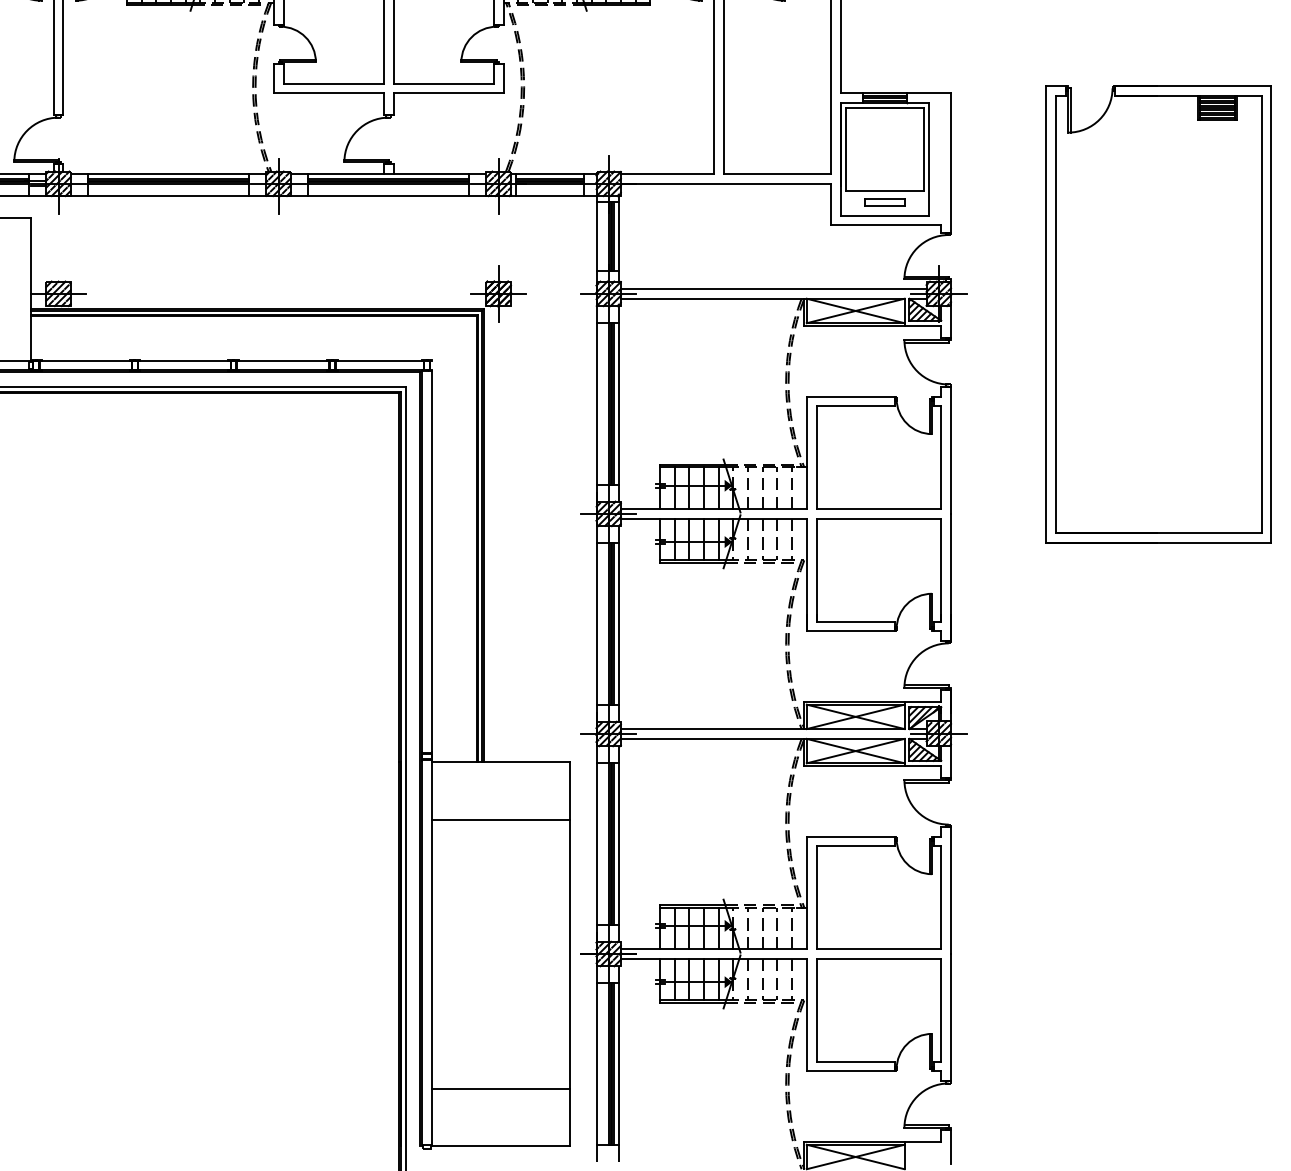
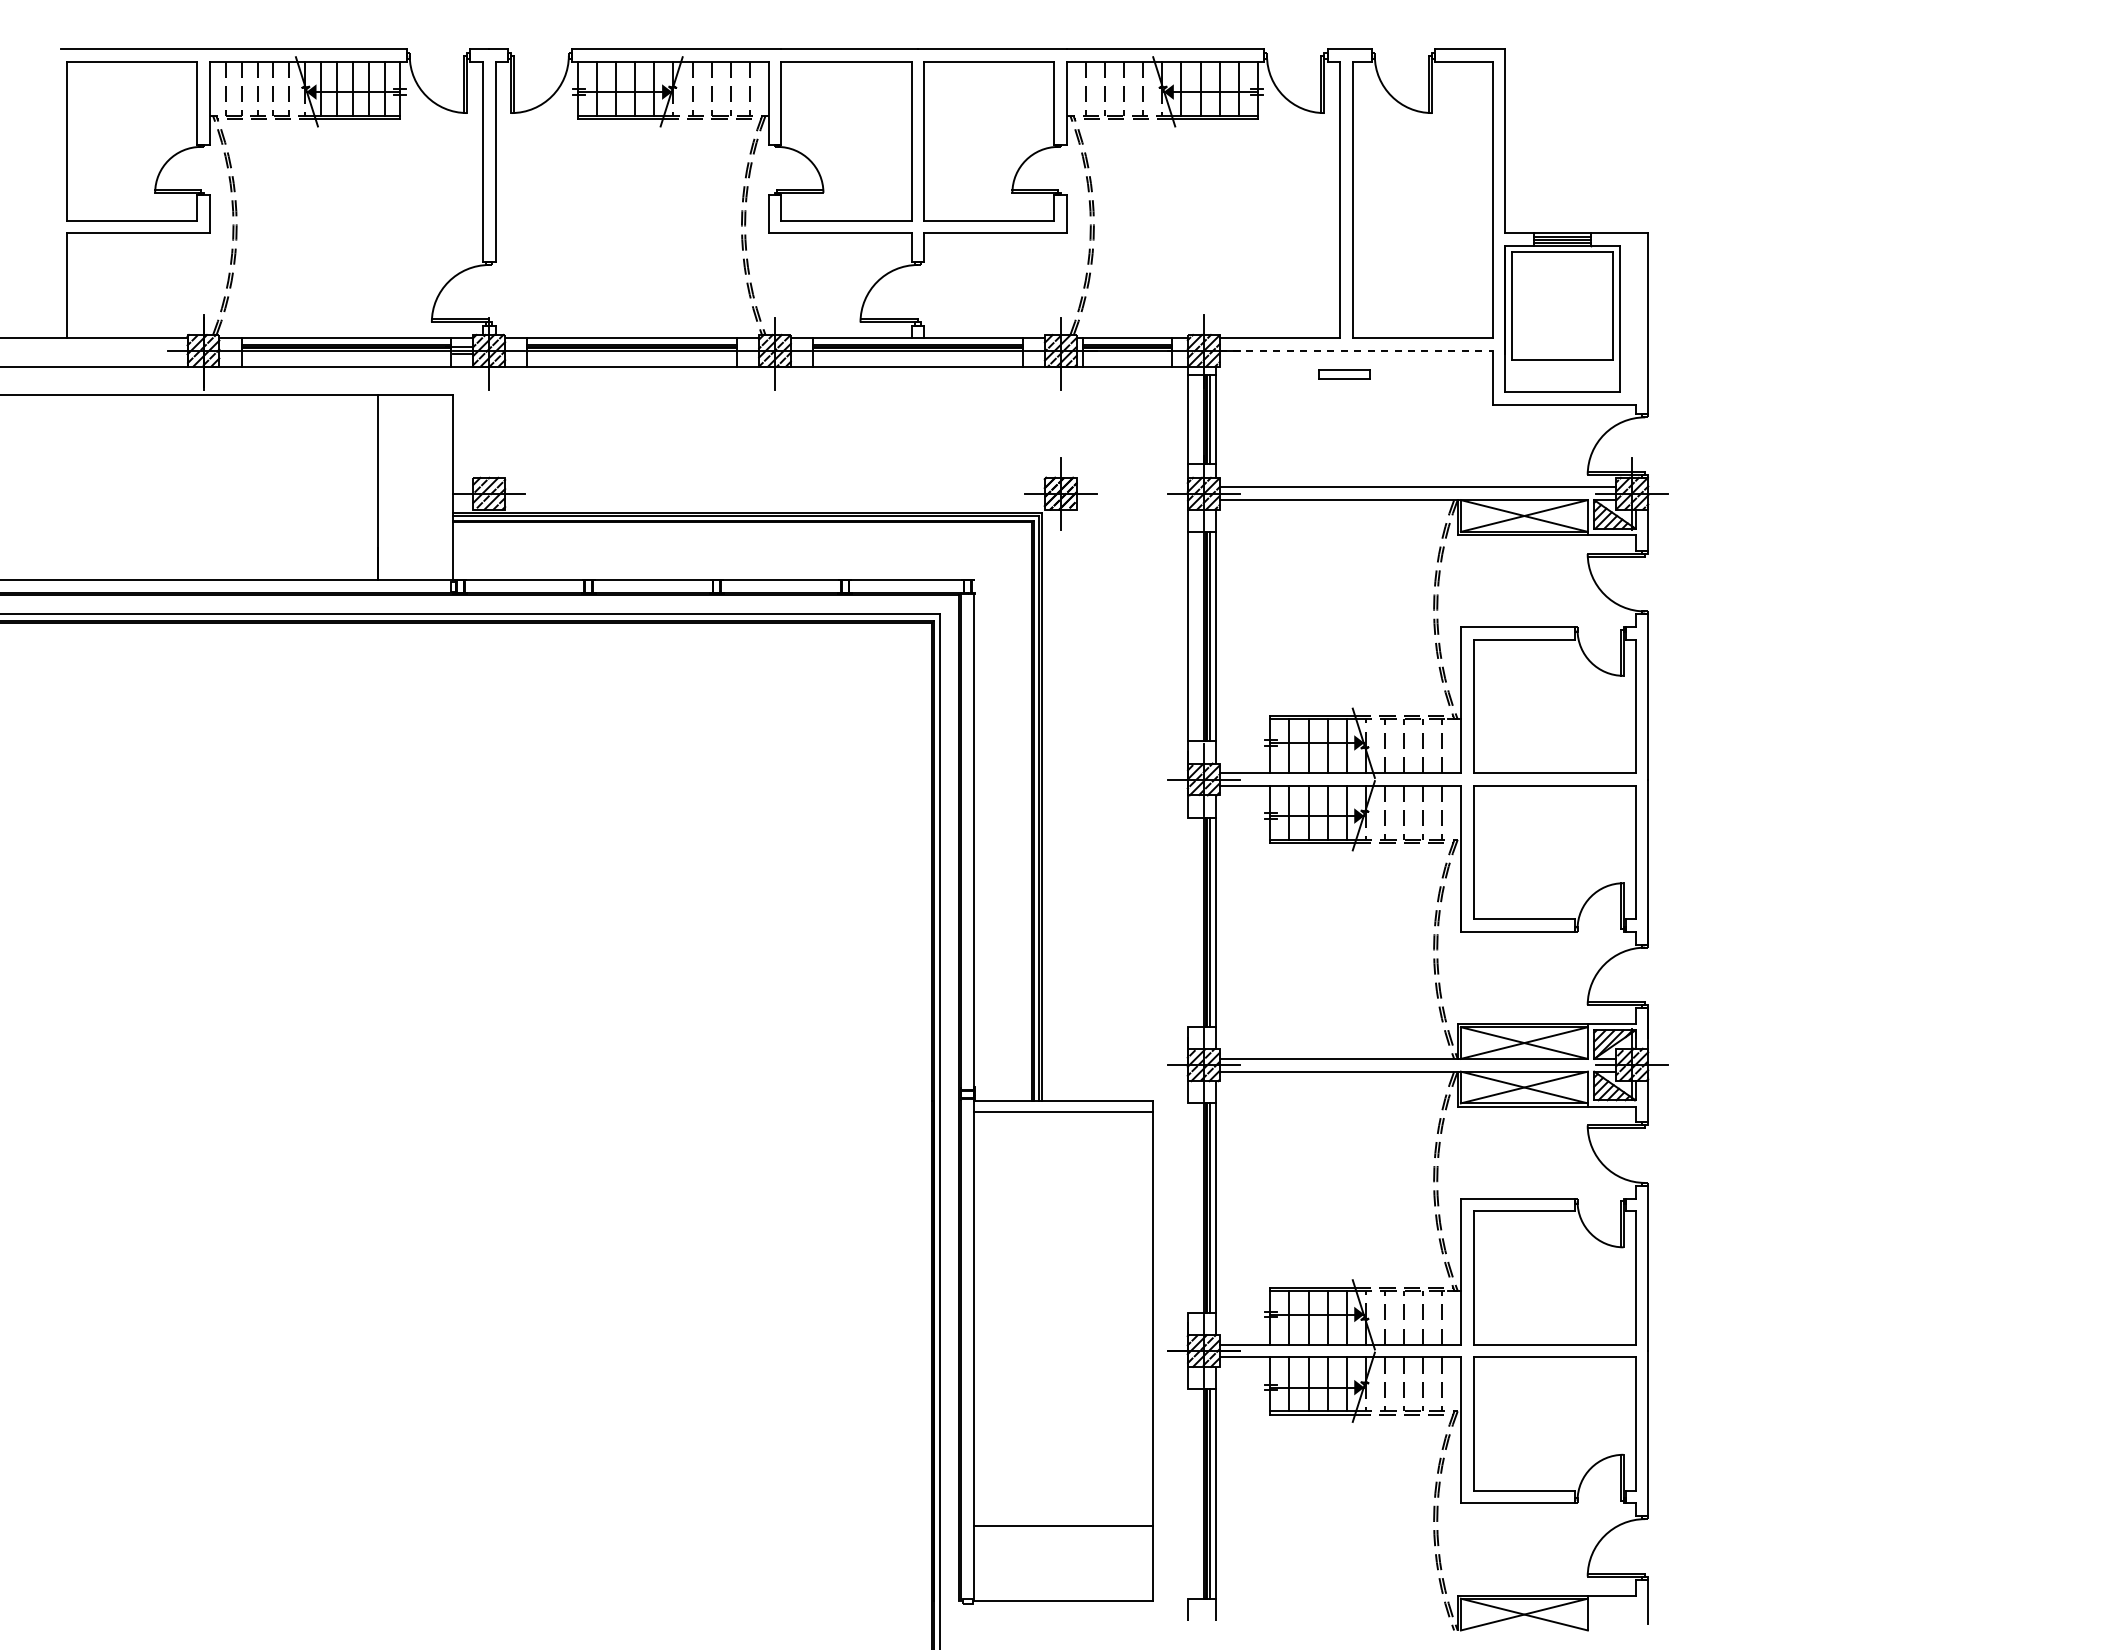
line: (726, 183) -> (1356, 350), solid -> dashed
part: (885, 202) -> (1344, 374), moved
part: (1158, 314) -> (1917, 520), removed
line: (596, 624) -> (1187, 922), removed
line: (500, 819) -> (1063, 1112), moved
line: (596, 843) -> (1187, 1207), removed
line: (596, 1063) -> (1187, 1493), removed

